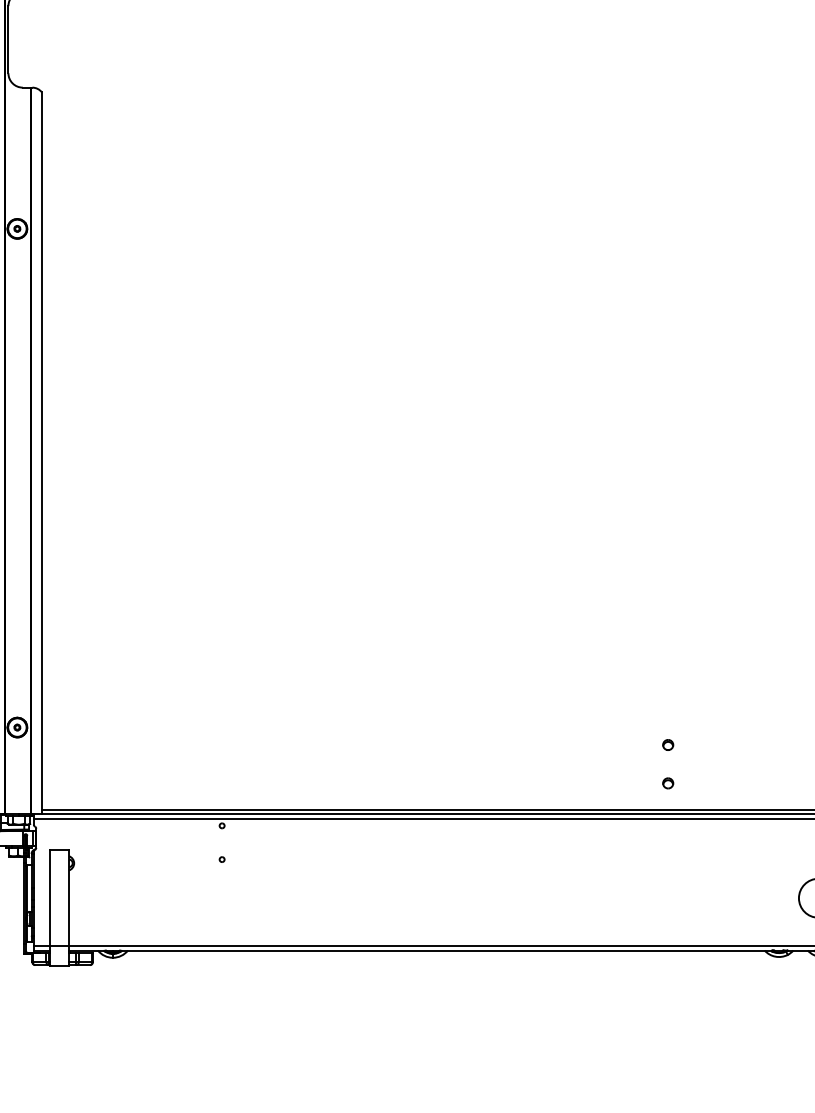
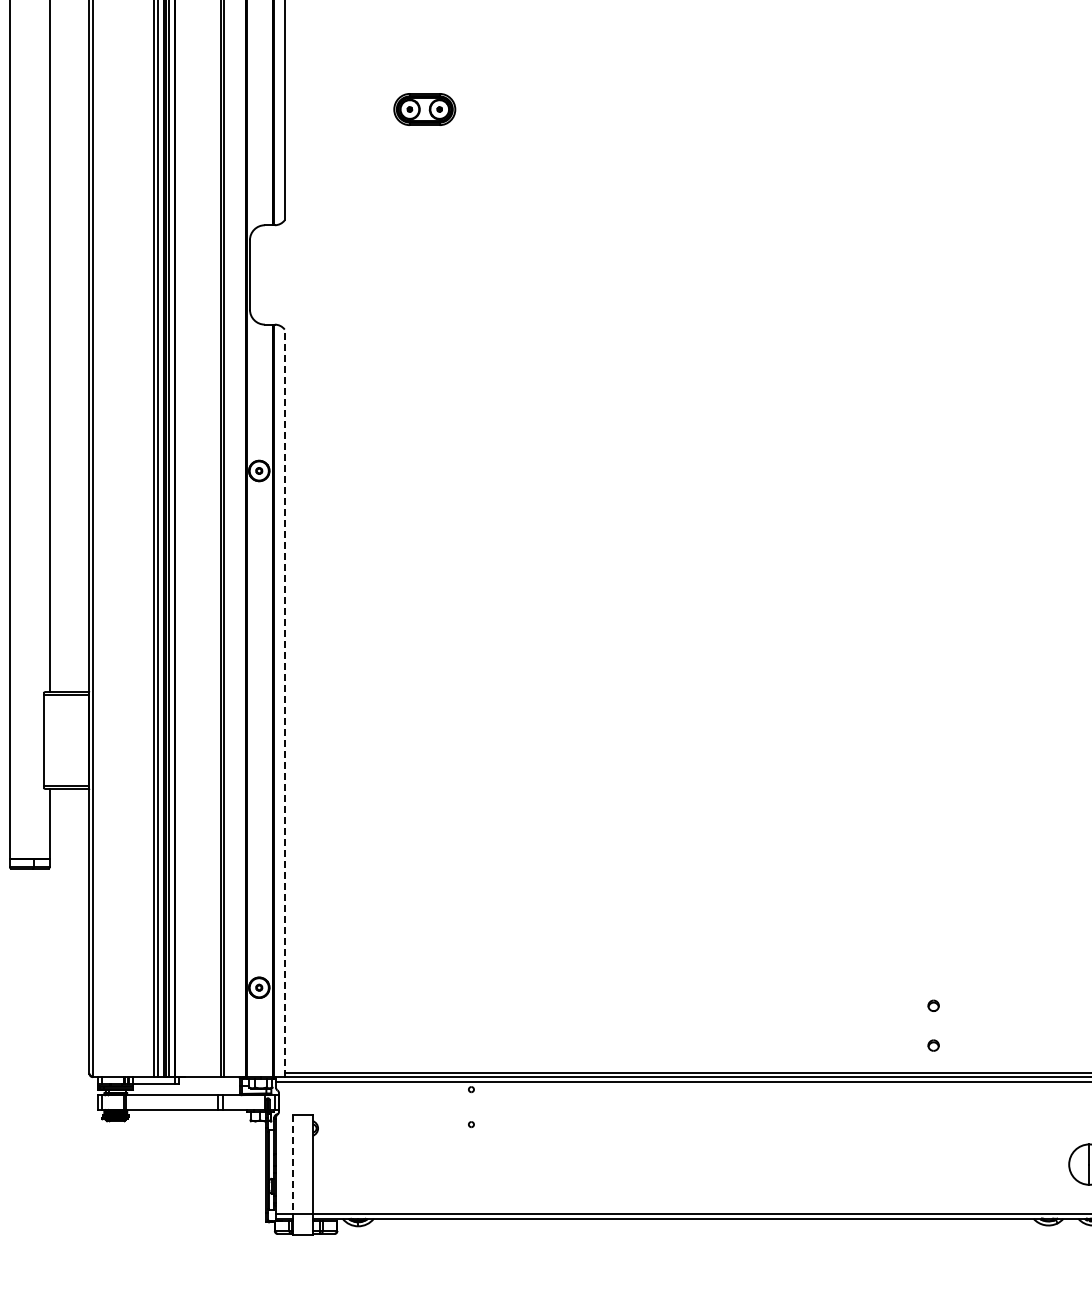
line: (41, 453) -> (284, 703), solid -> dashed
line: (49, 898) -> (292, 1164), solid -> dashed

